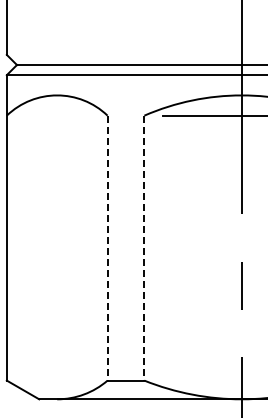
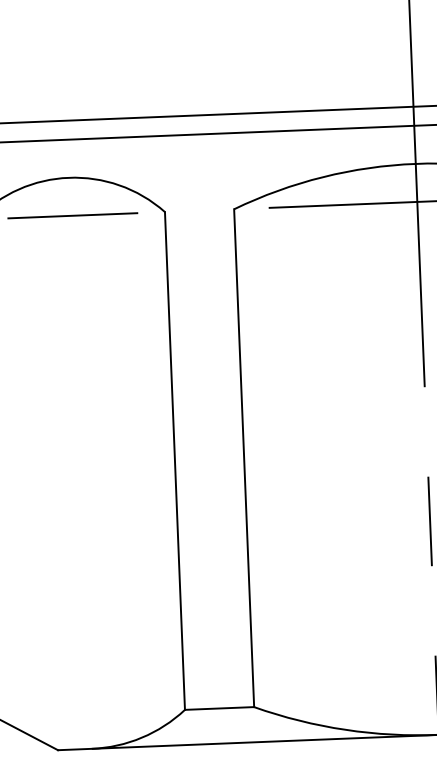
line: (58, 115) -> (72, 215), added
line: (107, 248) -> (174, 461), dashed -> solid
line: (144, 248) -> (244, 458), dashed -> solid

